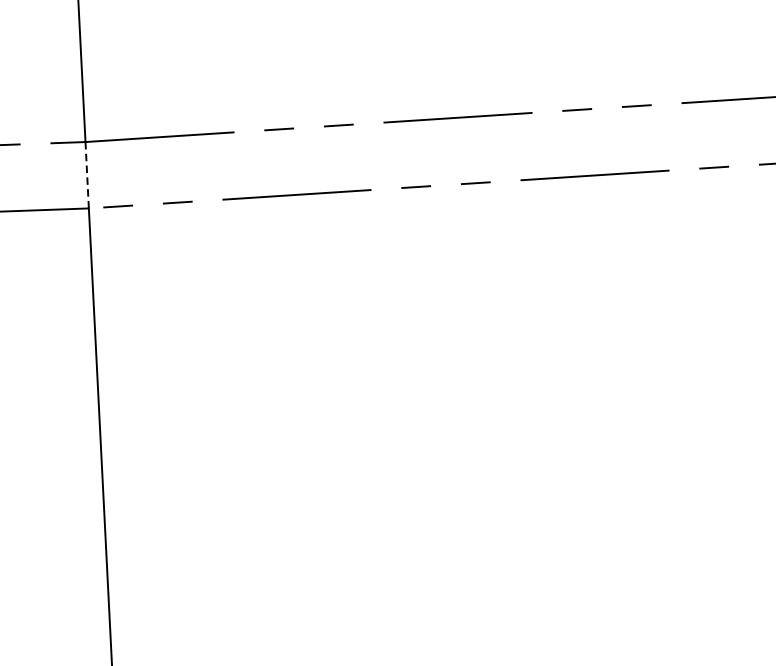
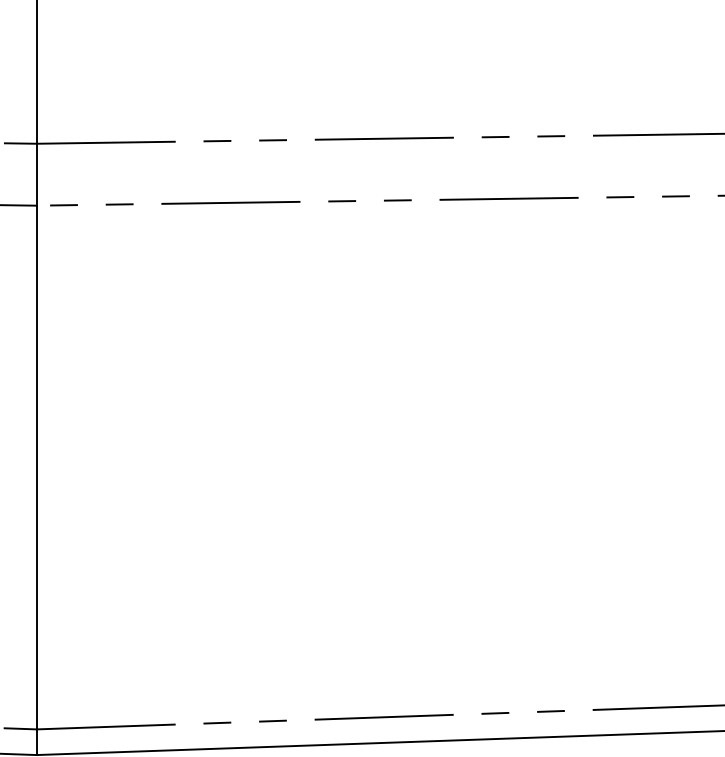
line: (87, 175) -> (36, 174), dashed -> solid

